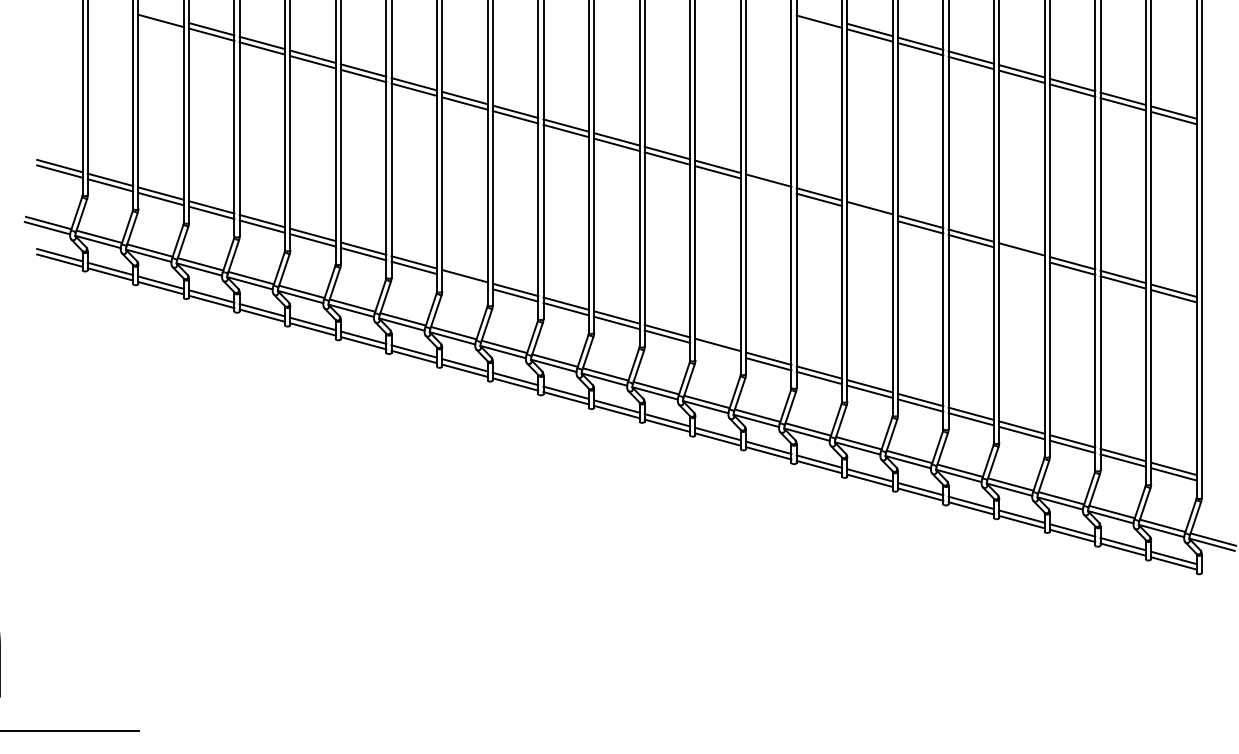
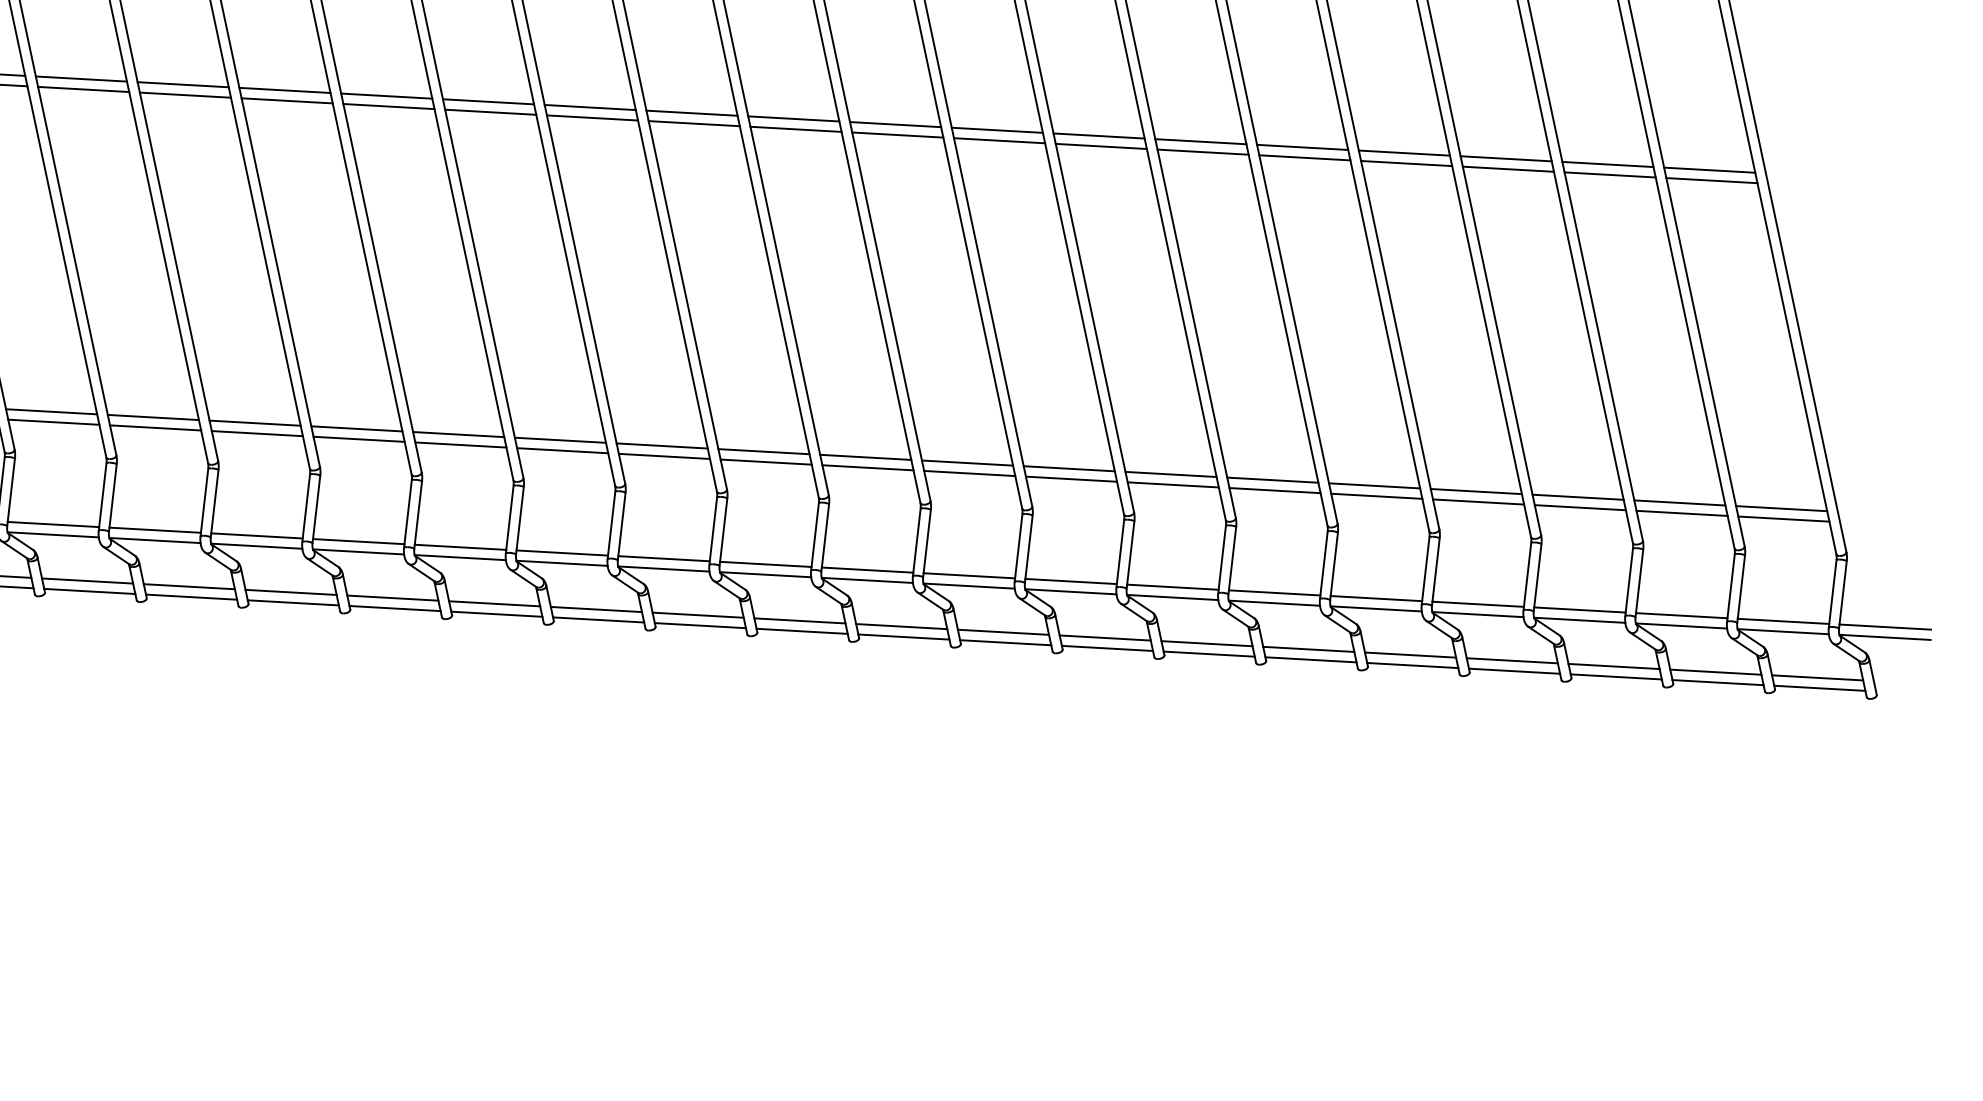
line: (768, 185) -> (897, 133), added
line: (869, 213) -> (1100, 146), added
line: (1021, 254) -> (1405, 162), added
line: (464, 281) -> (358, 439), added
line: (717, 350) -> (866, 468), added

